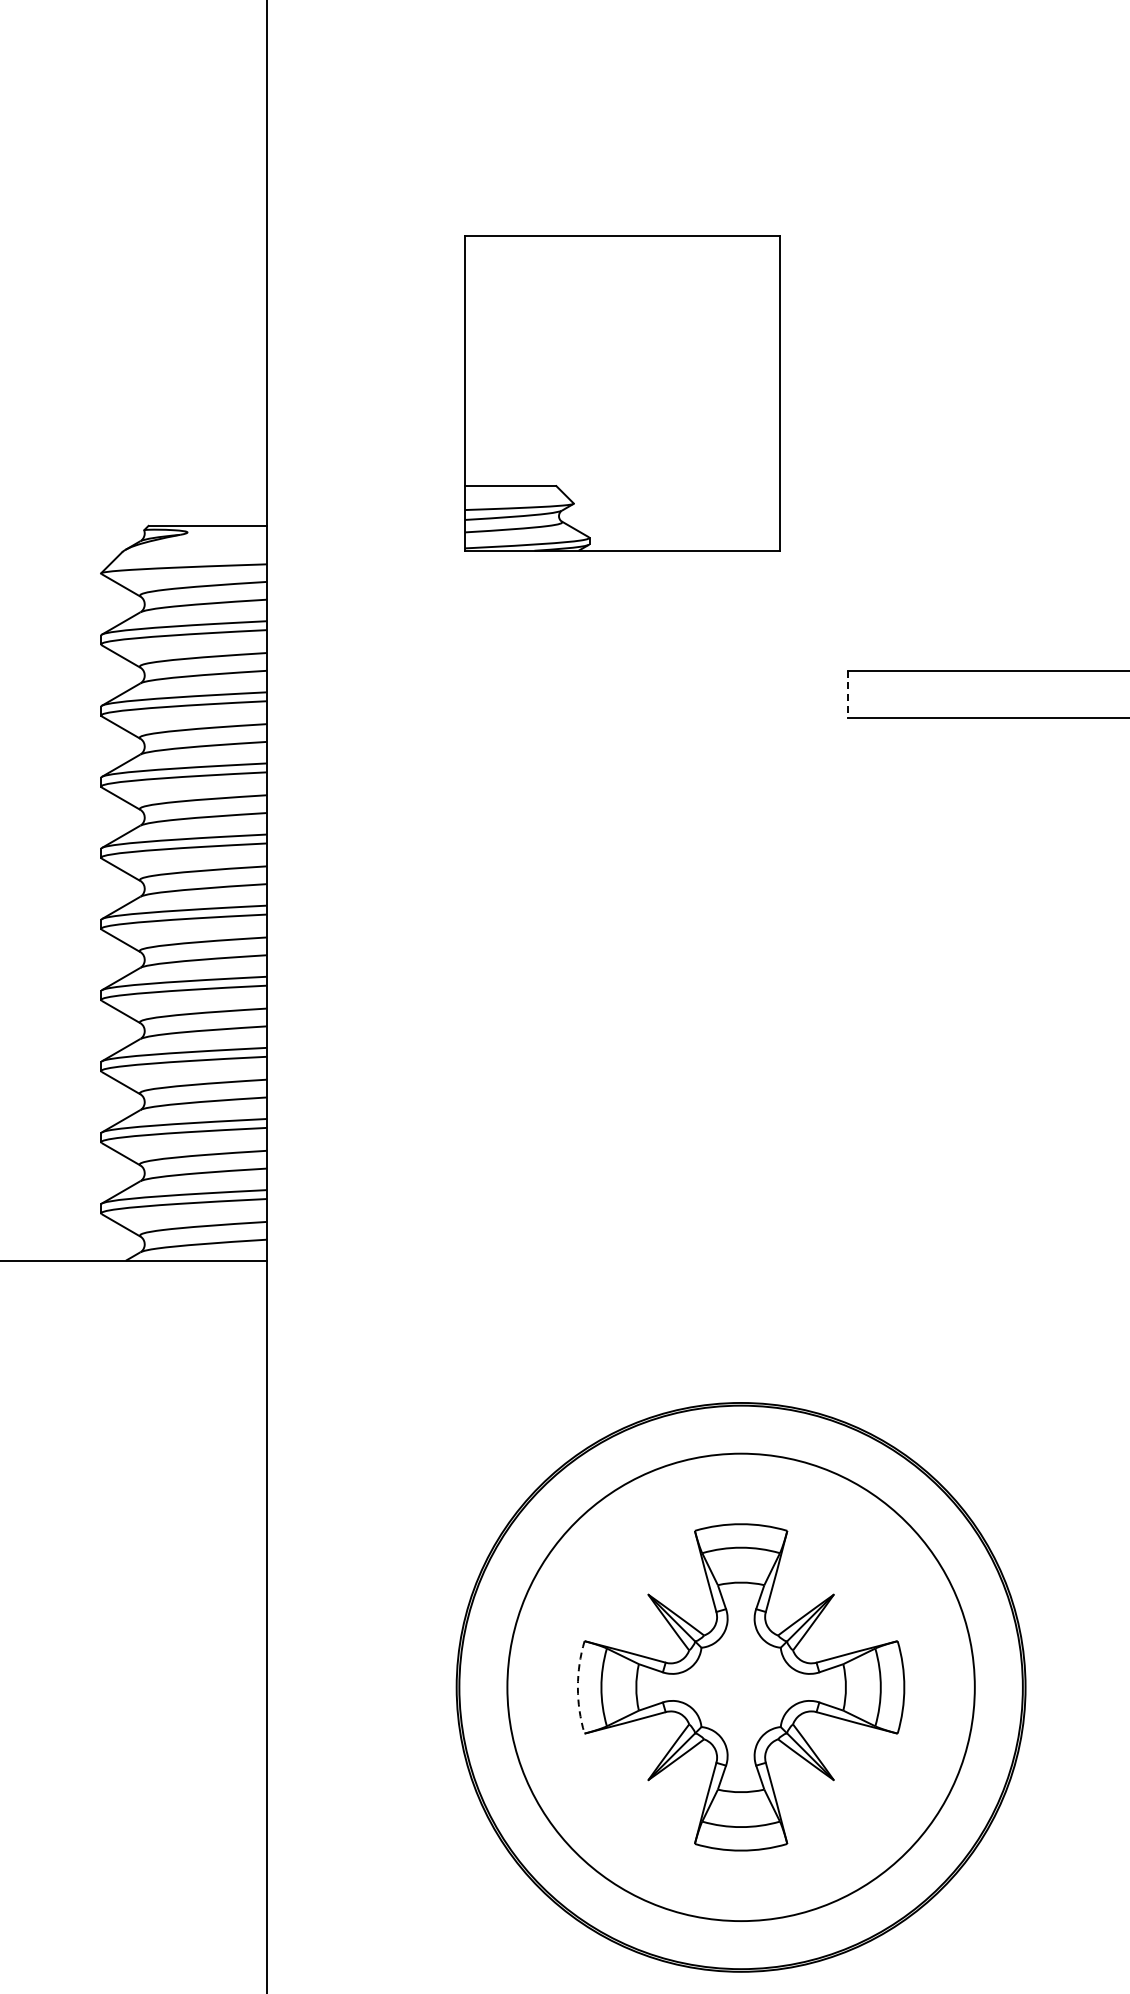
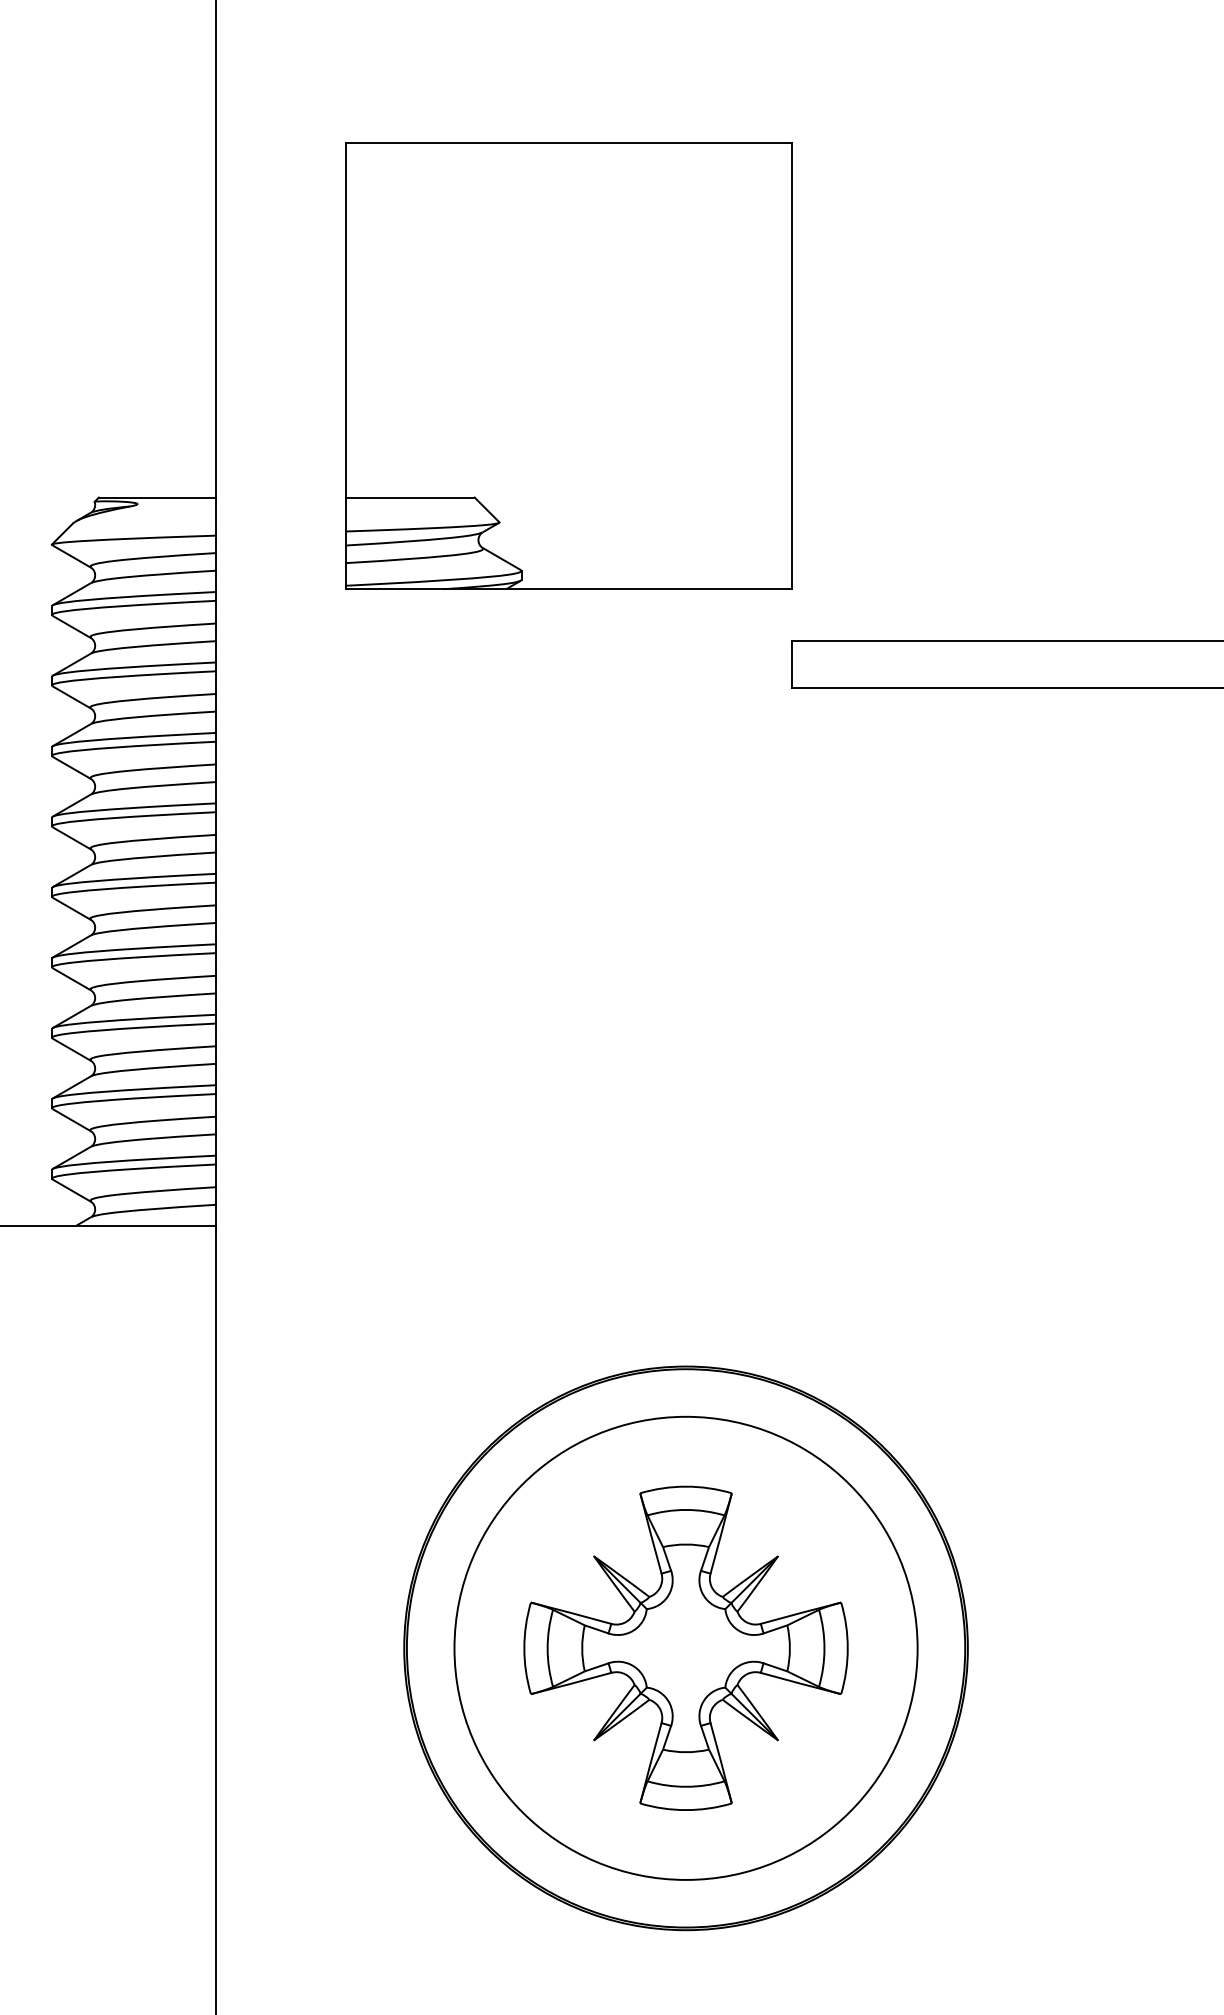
part: (622, 392) -> (568, 365), size x1.43
line: (847, 694) -> (791, 664), dashed -> solid
arc: (578, 1687) -> (524, 1648), dashed -> solid

